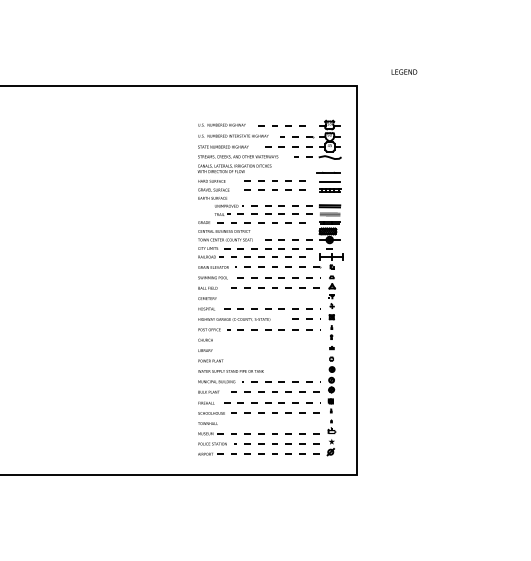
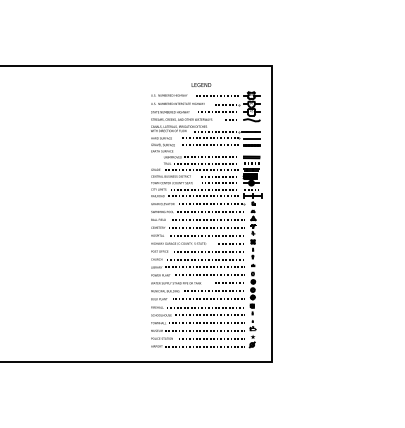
text: (404, 71) -> (201, 84), moved
line: (282, 172) -> (215, 131), added
line: (286, 231) -> (218, 176), added
line: (272, 298) -> (207, 227), added
line: (268, 340) -> (204, 259), added
line: (269, 350) -> (205, 267), added
line: (275, 361) -> (210, 275), added
line: (300, 371) -> (229, 283), added
line: (270, 424) -> (206, 323), added

